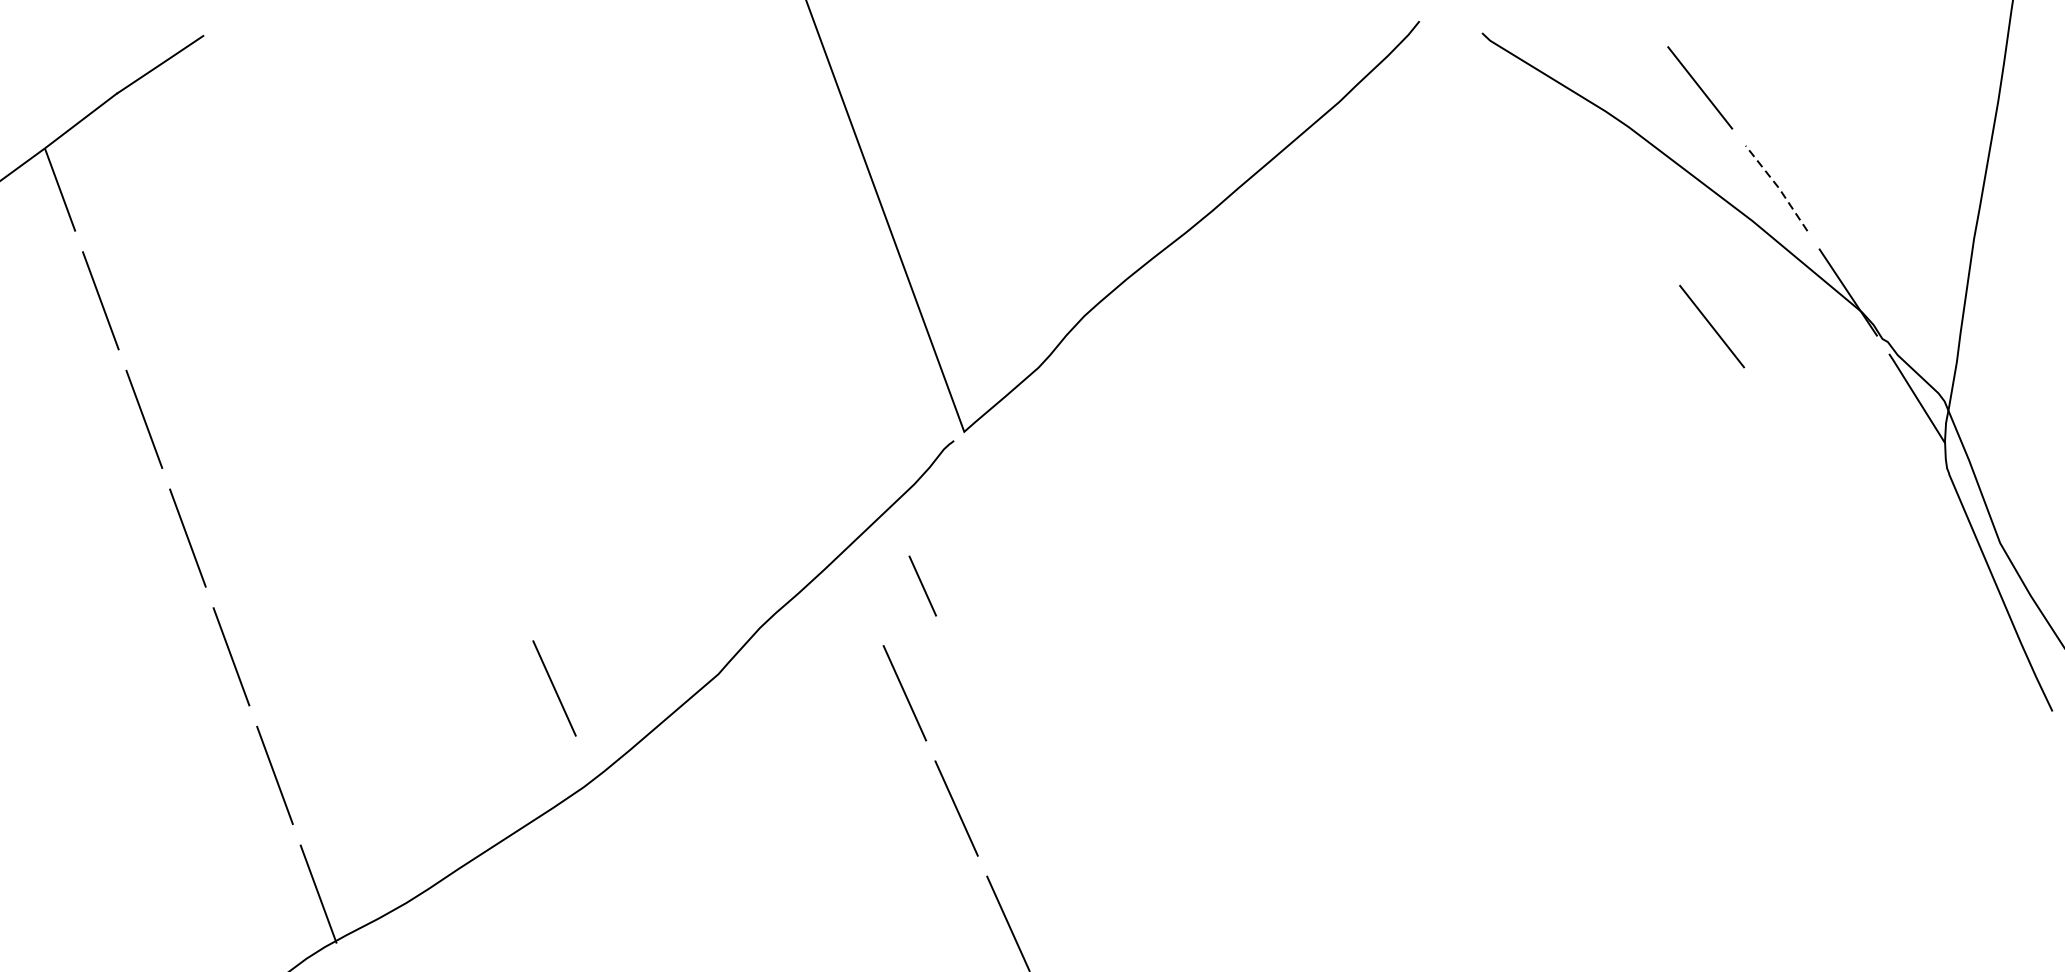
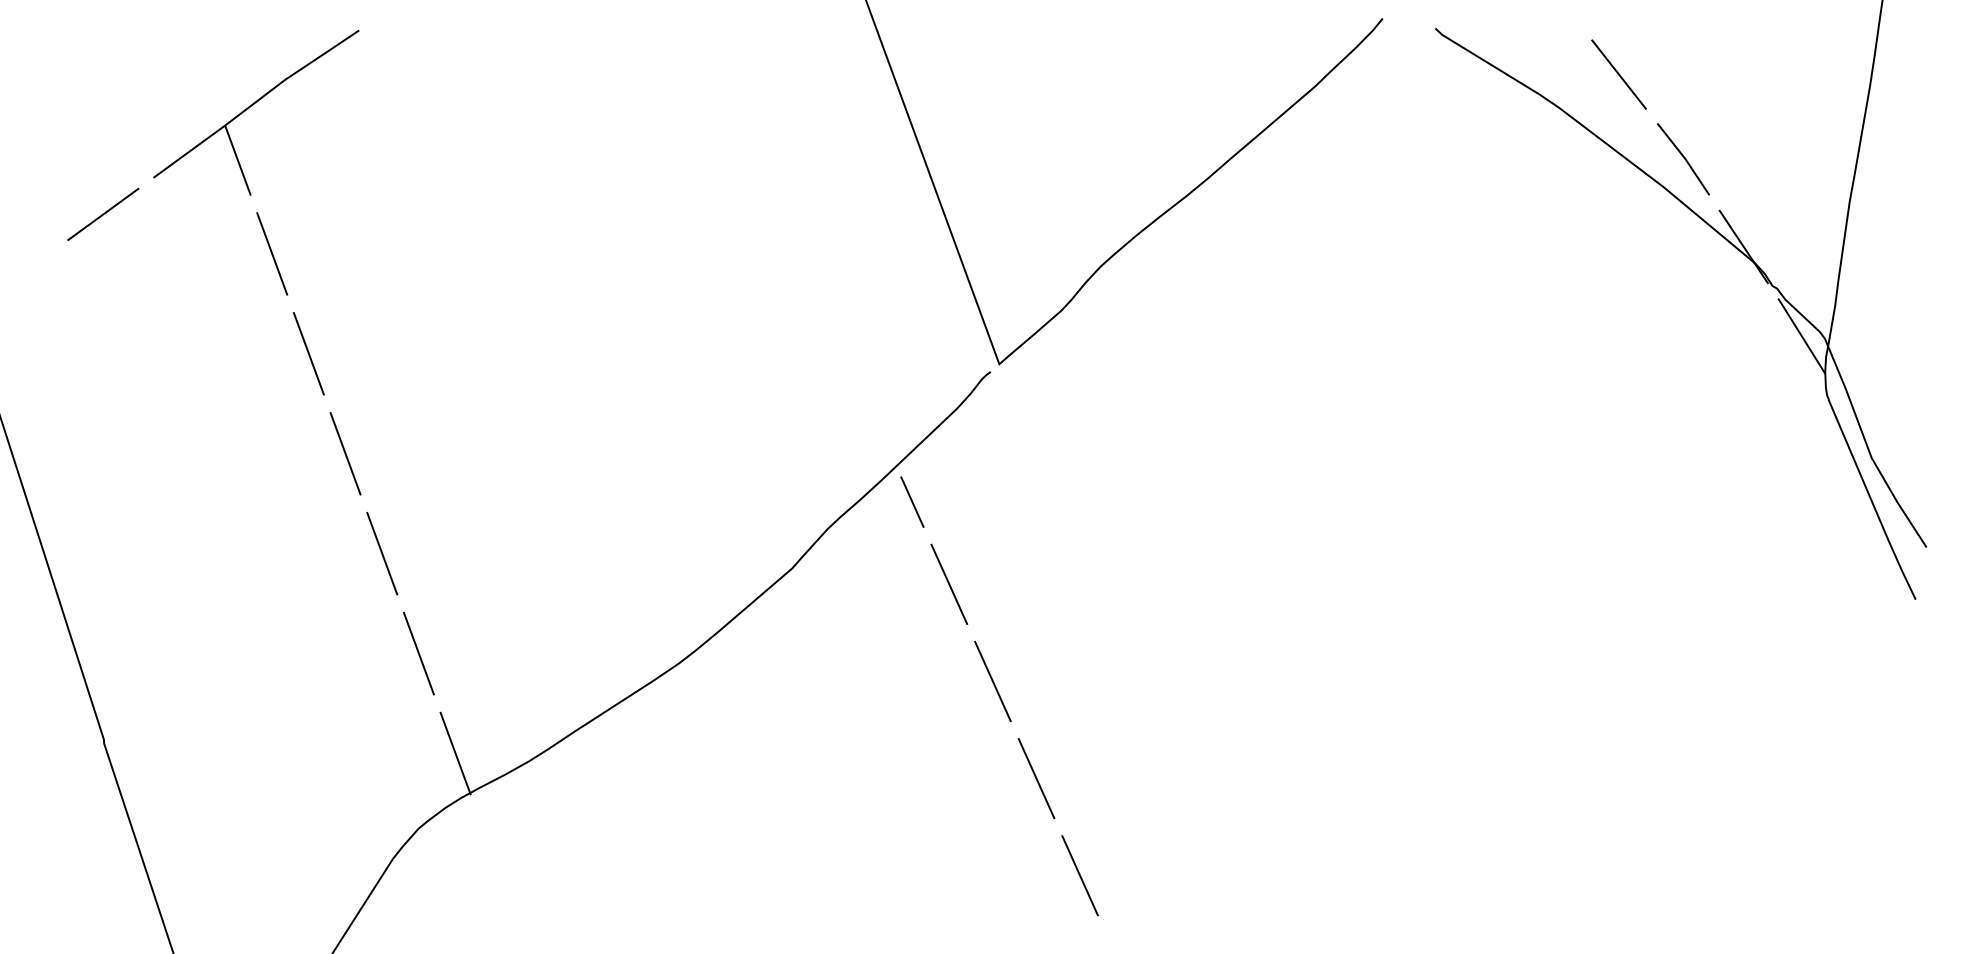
line: (1777, 187) -> (1684, 158), dashed -> solid
line: (1711, 326) -> (1628, 275), removed
line: (922, 585) -> (912, 501), moved
line: (554, 687) -> (654, 579), removed

